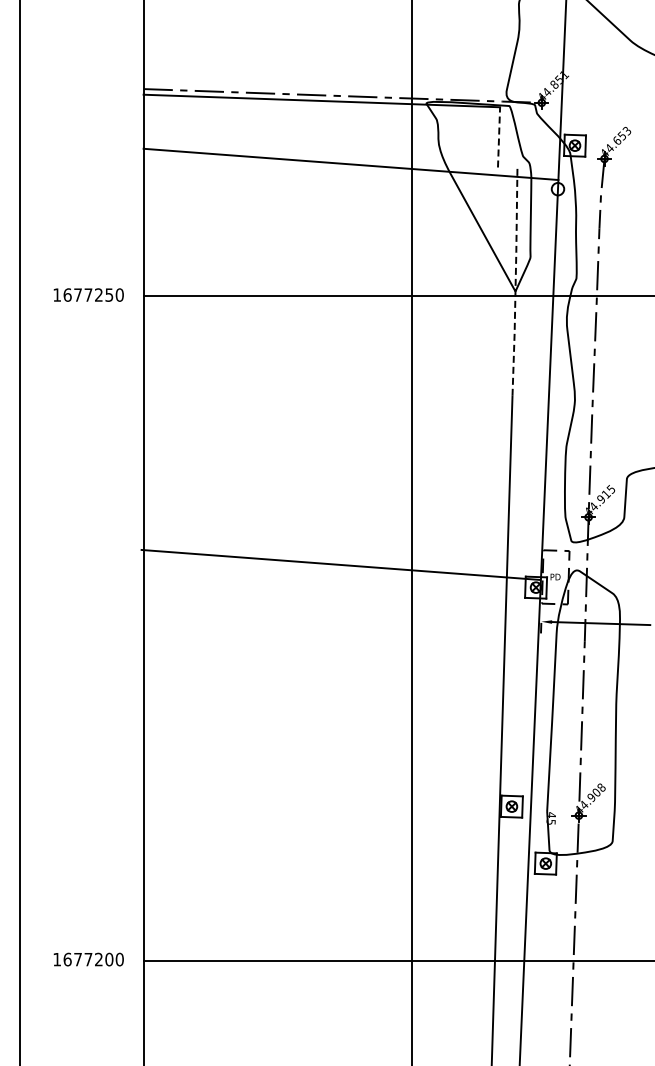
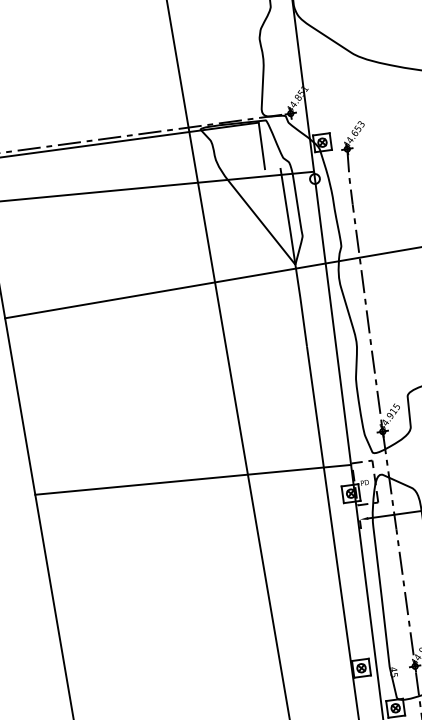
line: (499, 136) -> (262, 145), dashed -> solid
line: (515, 282) -> (294, 257), dashed -> solid
line: (340, 564) -> (192, 479), moved

